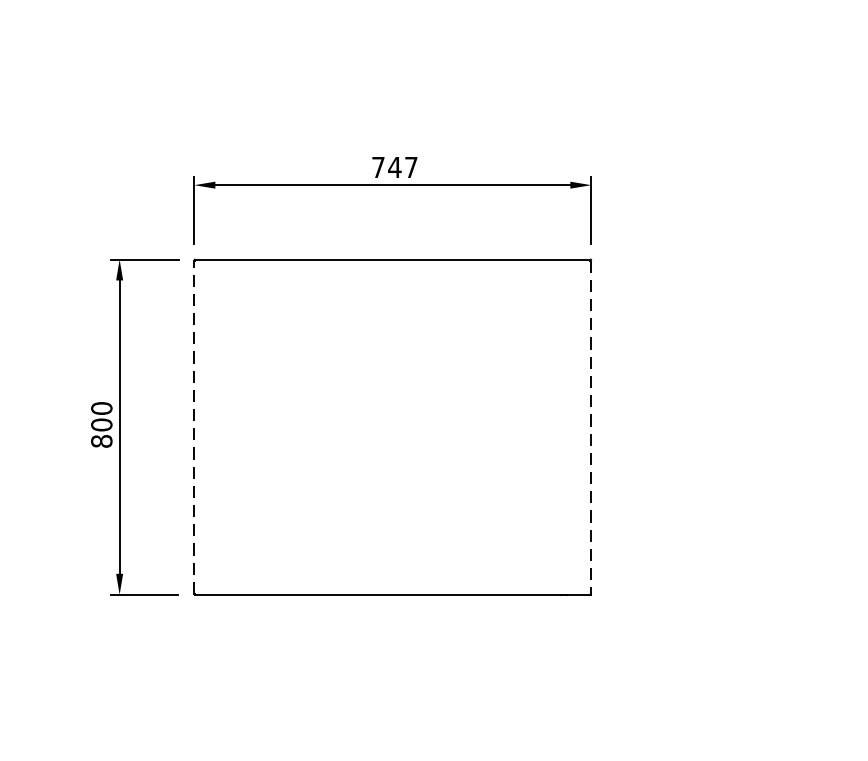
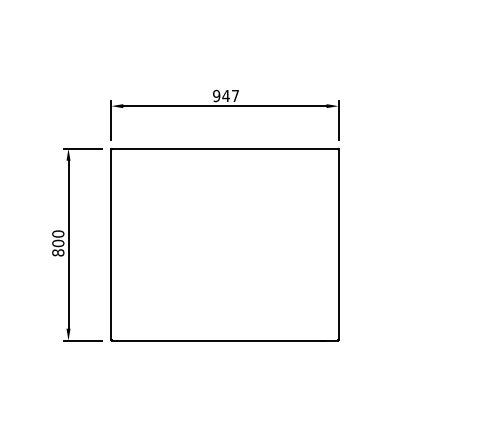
text: (378, 166) -> (216, 95), 747 -> 947
line: (194, 426) -> (111, 244), dashed -> solid
line: (591, 428) -> (338, 245), dashed -> solid

